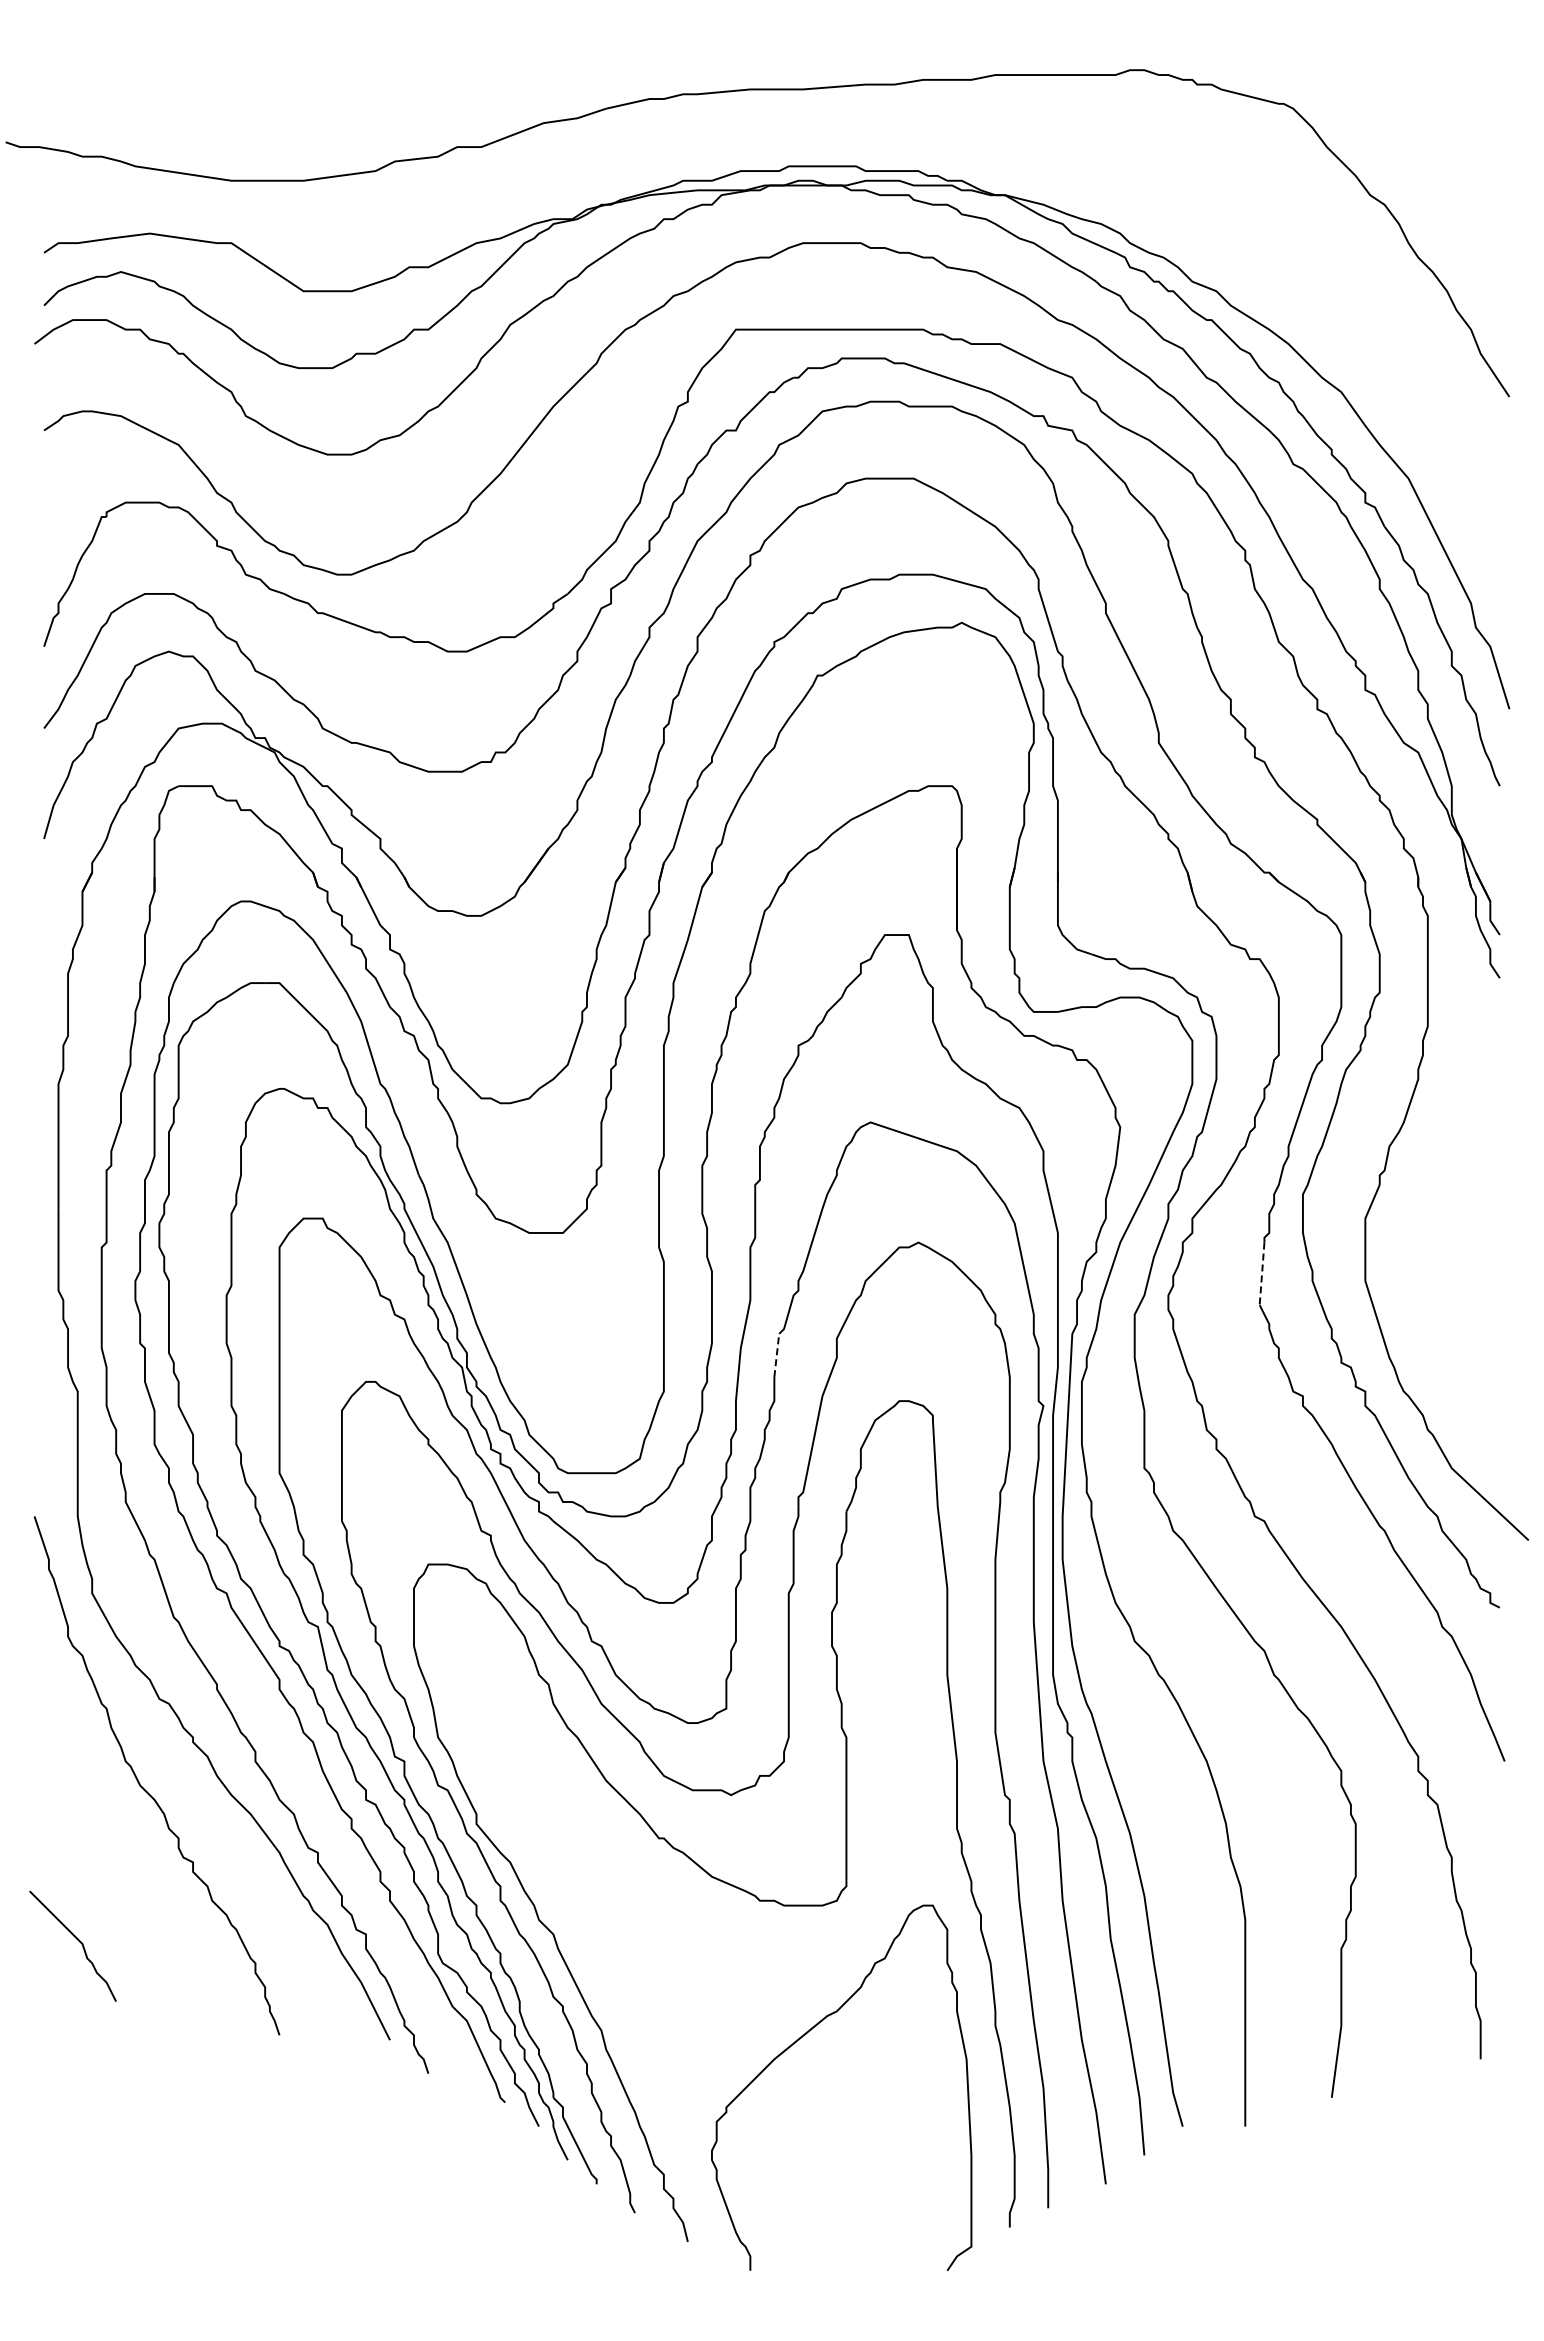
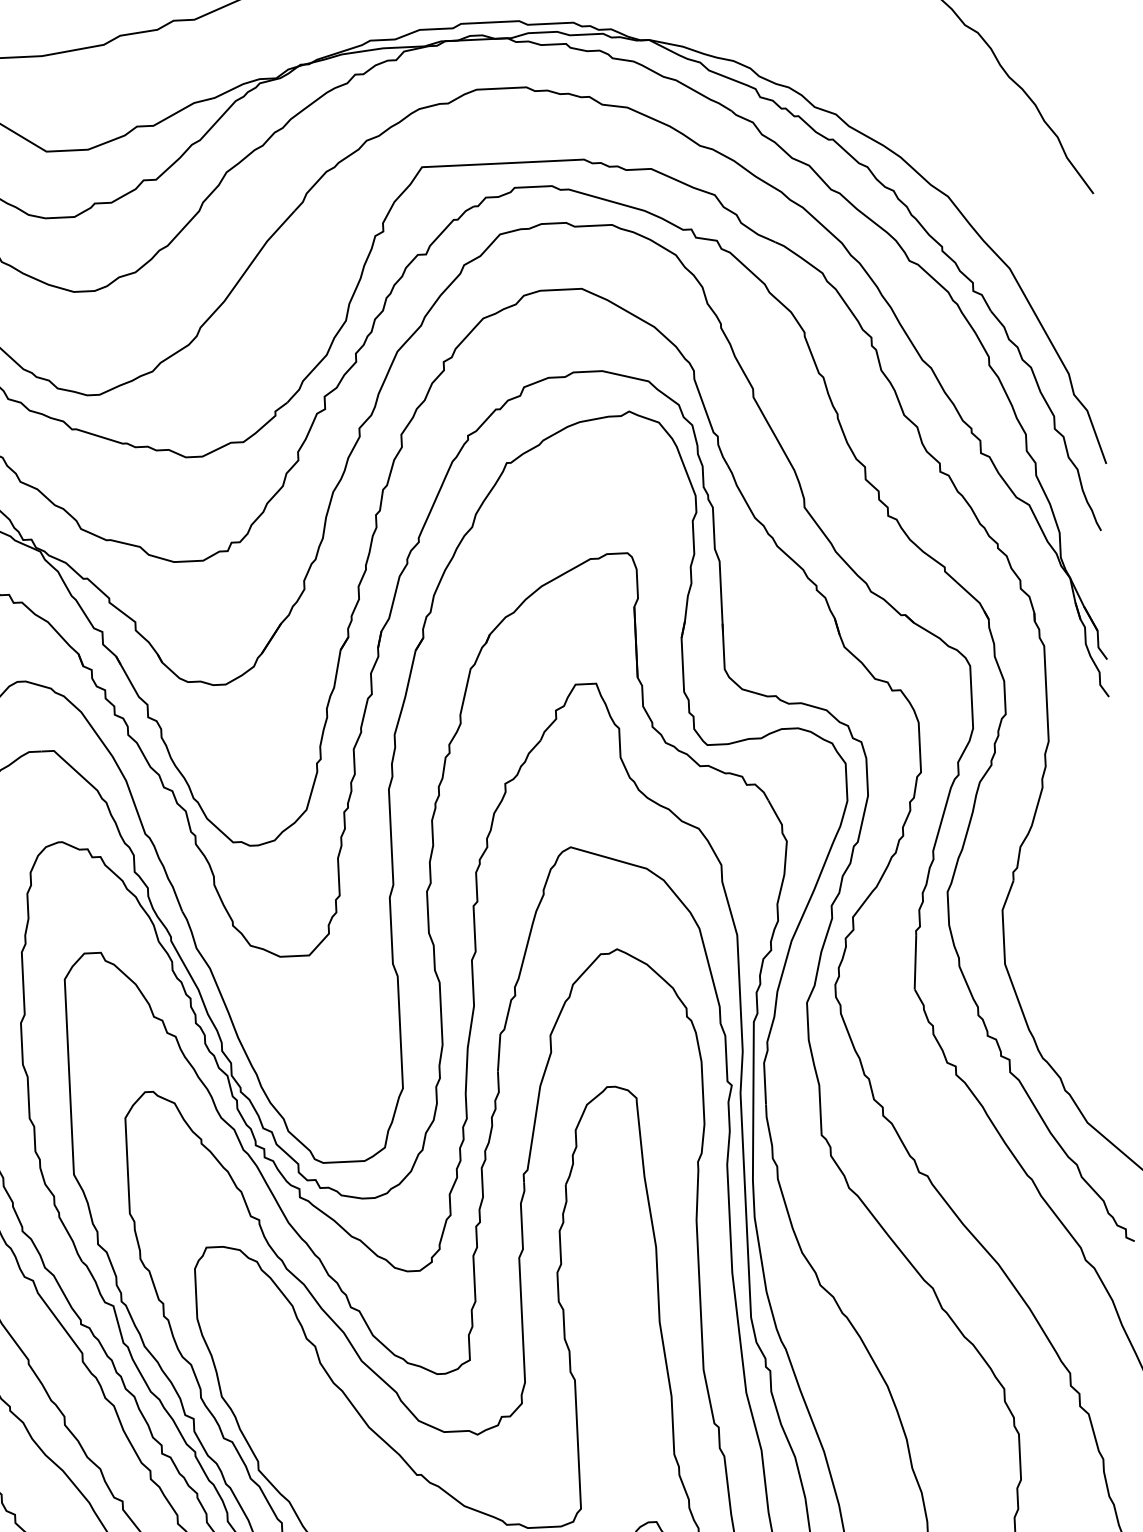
line: (1262, 1274) -> (915, 962), dashed -> solid
line: (776, 1355) -> (498, 1052), dashed -> solid

